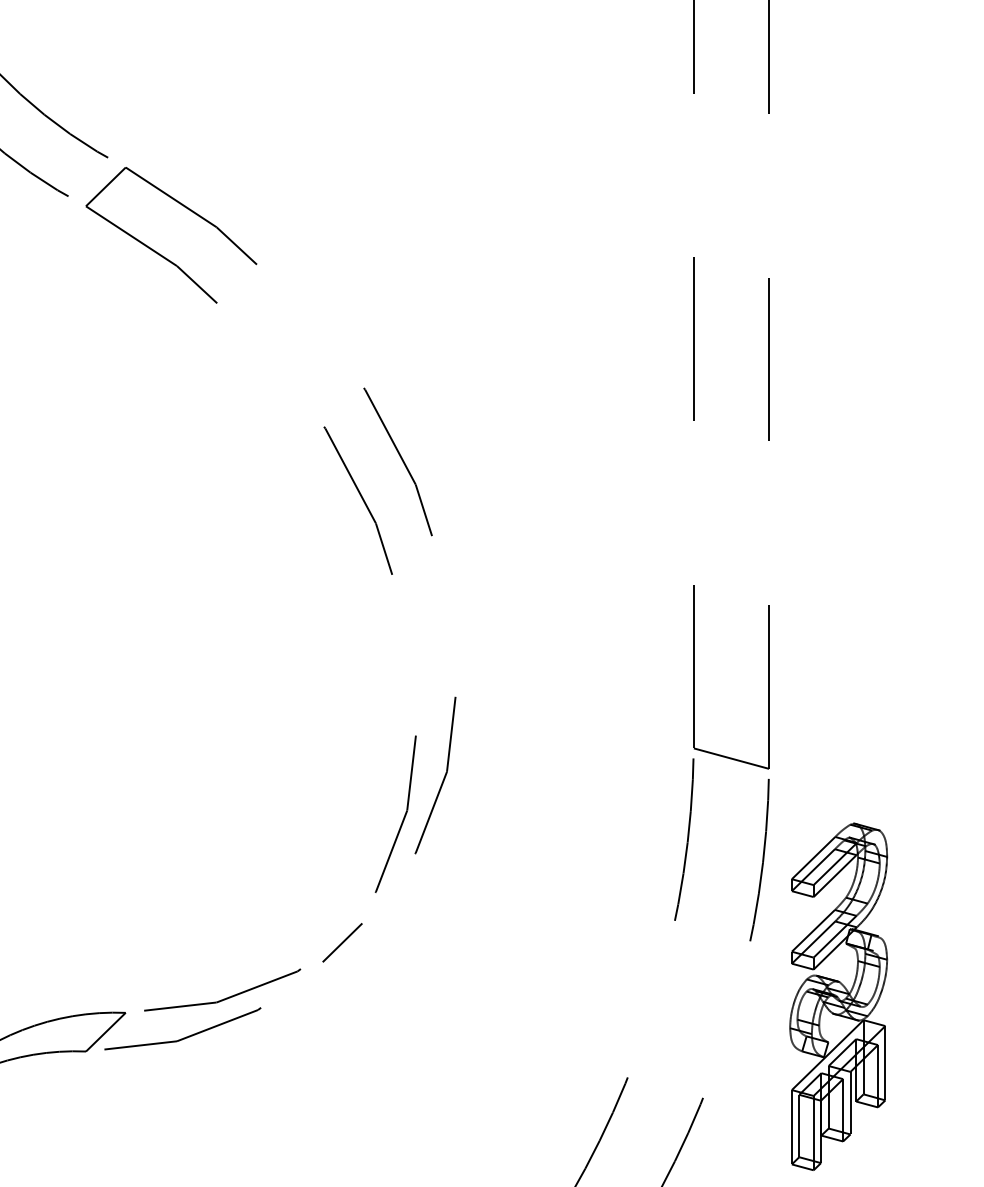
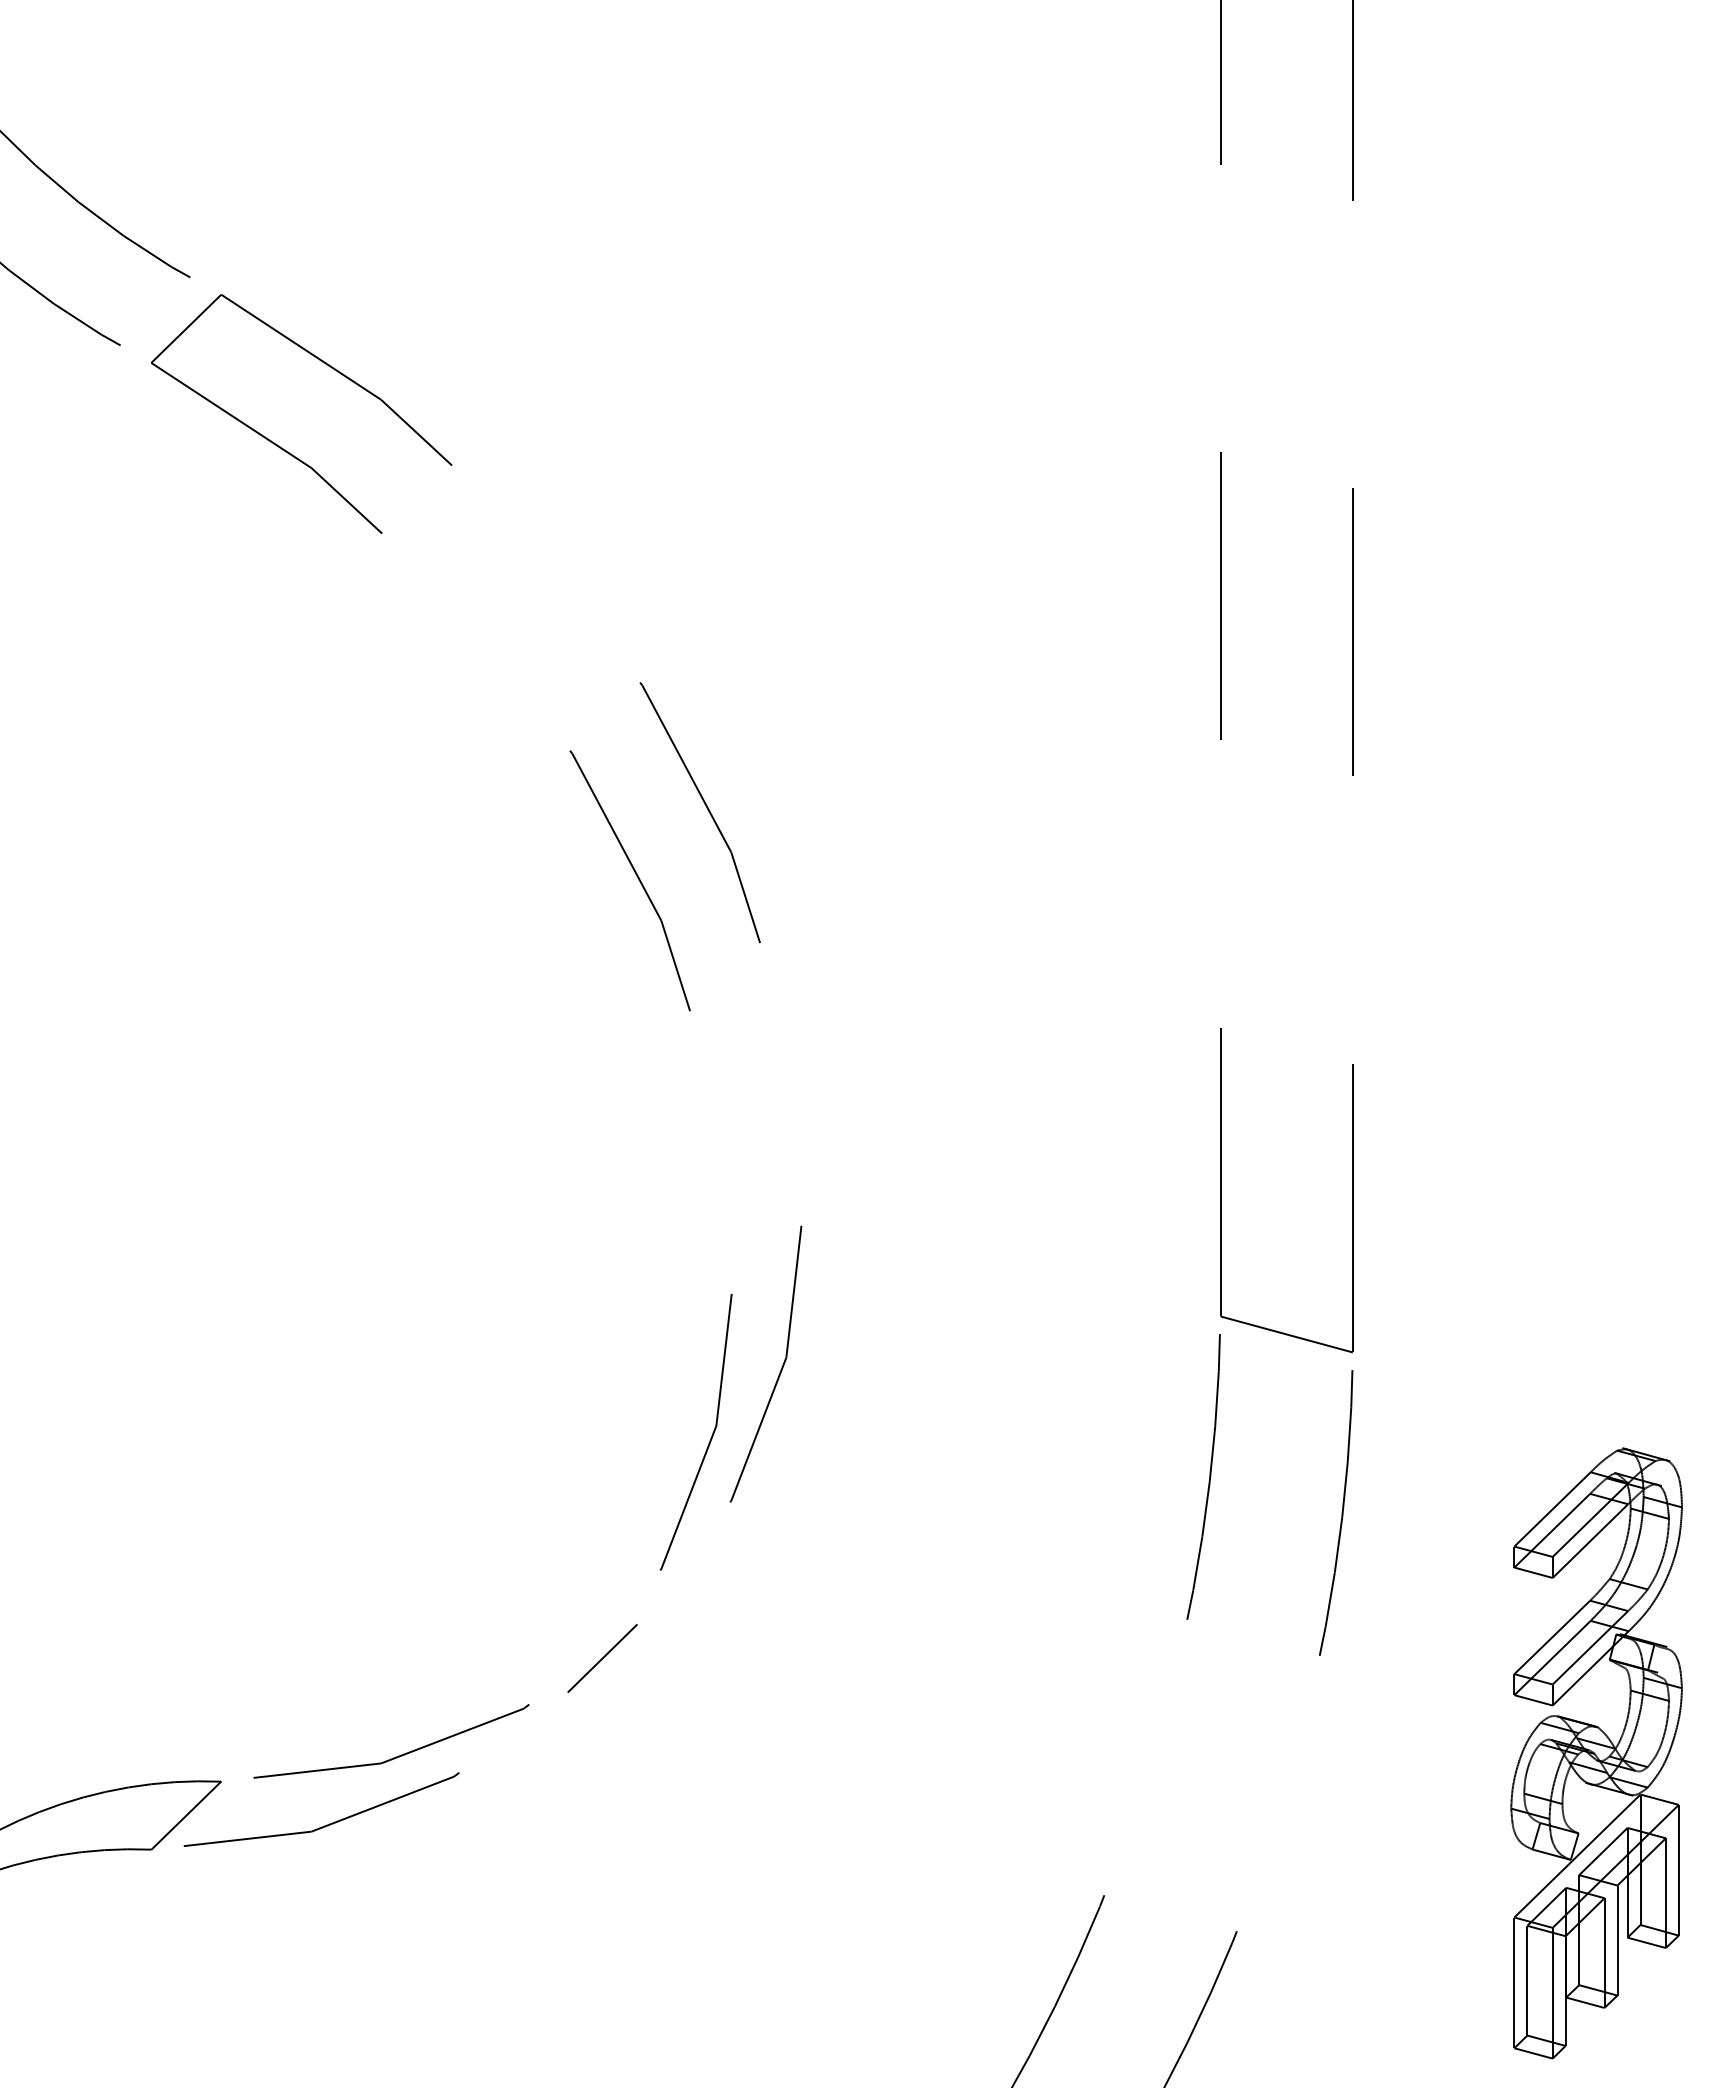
part: (838, 996) -> (1596, 1752), moved

